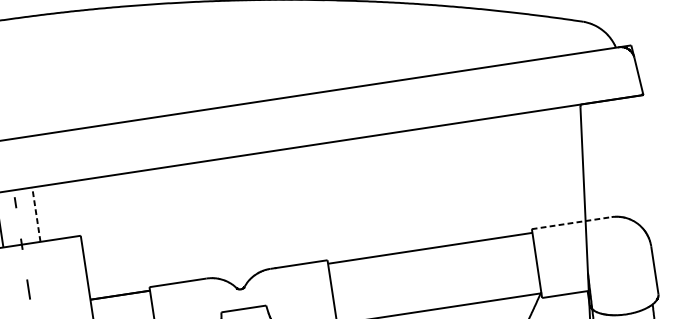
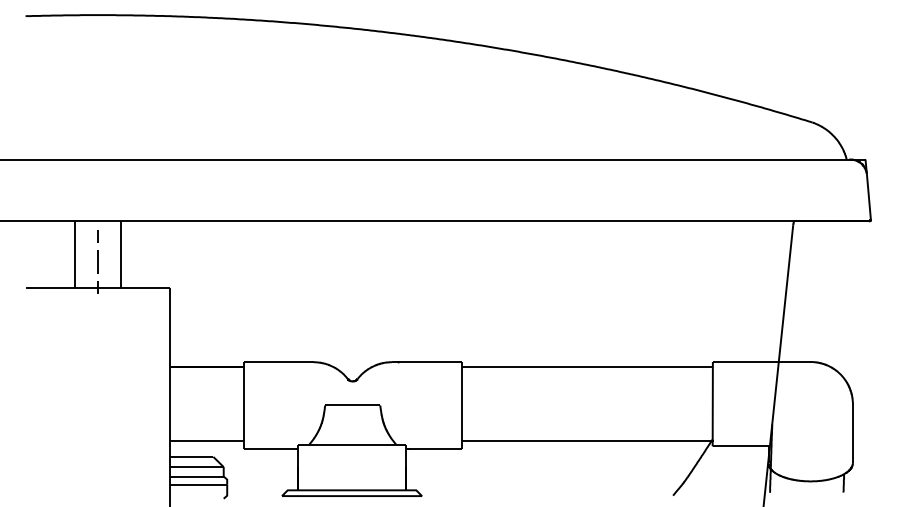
line: (36, 214) -> (120, 254), dashed -> solid
line: (572, 223) -> (762, 362), dashed -> solid
line: (28, 289) -> (97, 261), moved

